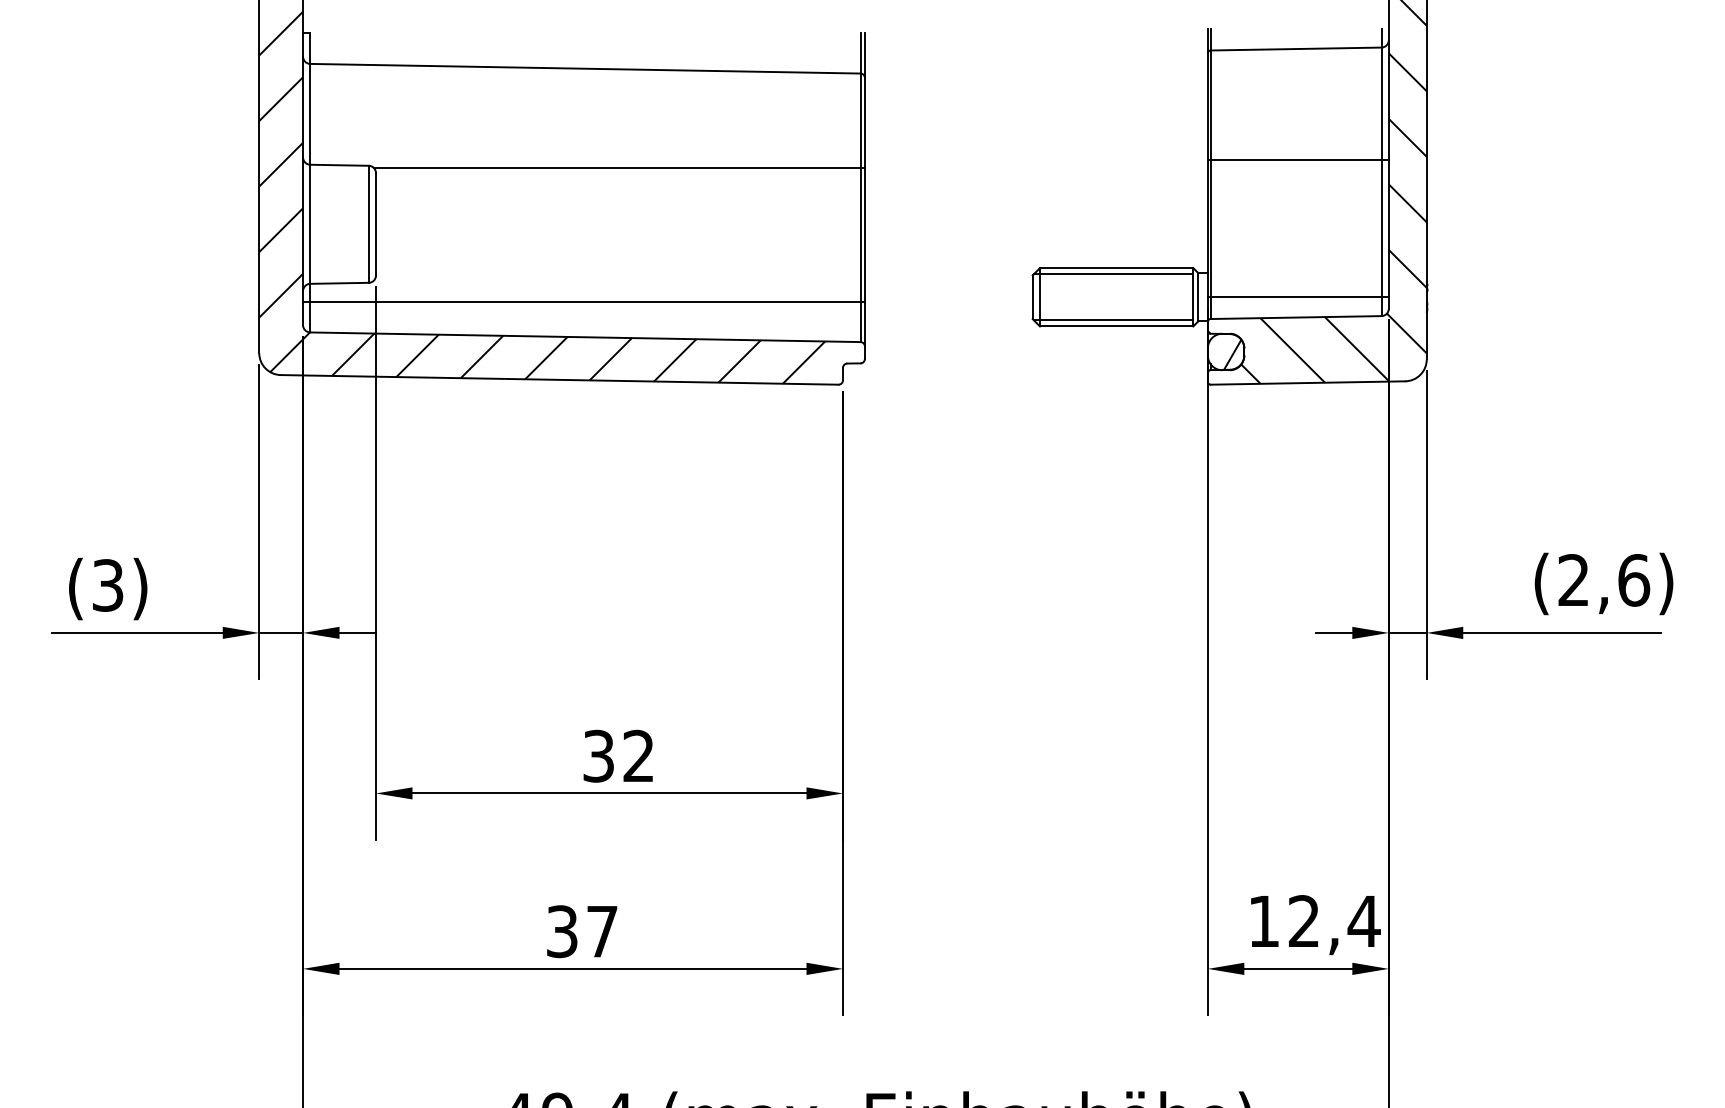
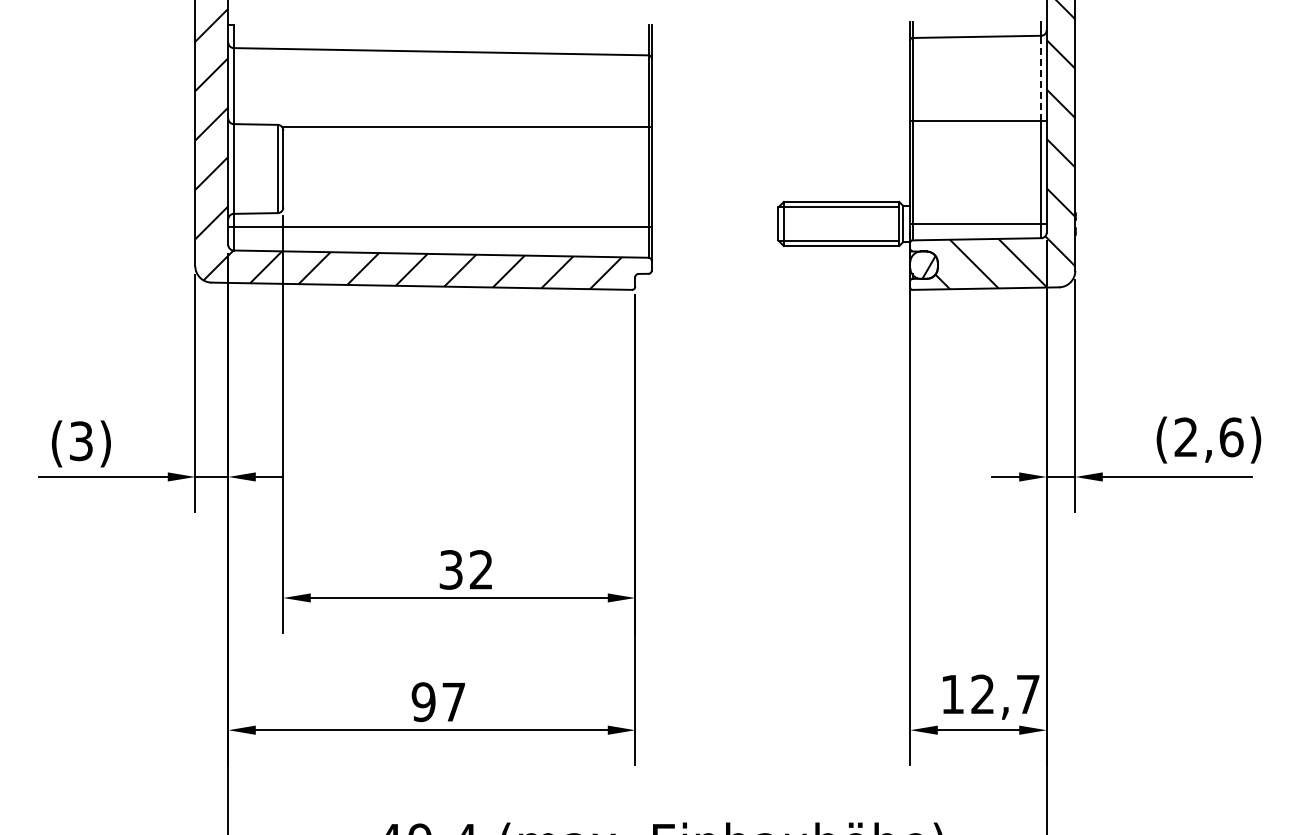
line: (1381, 102) -> (1041, 77), solid -> dashed
text: (1363, 921) -> (1027, 694), 12,4 -> 12,7
text: (562, 930) -> (423, 701), 37 -> 97

